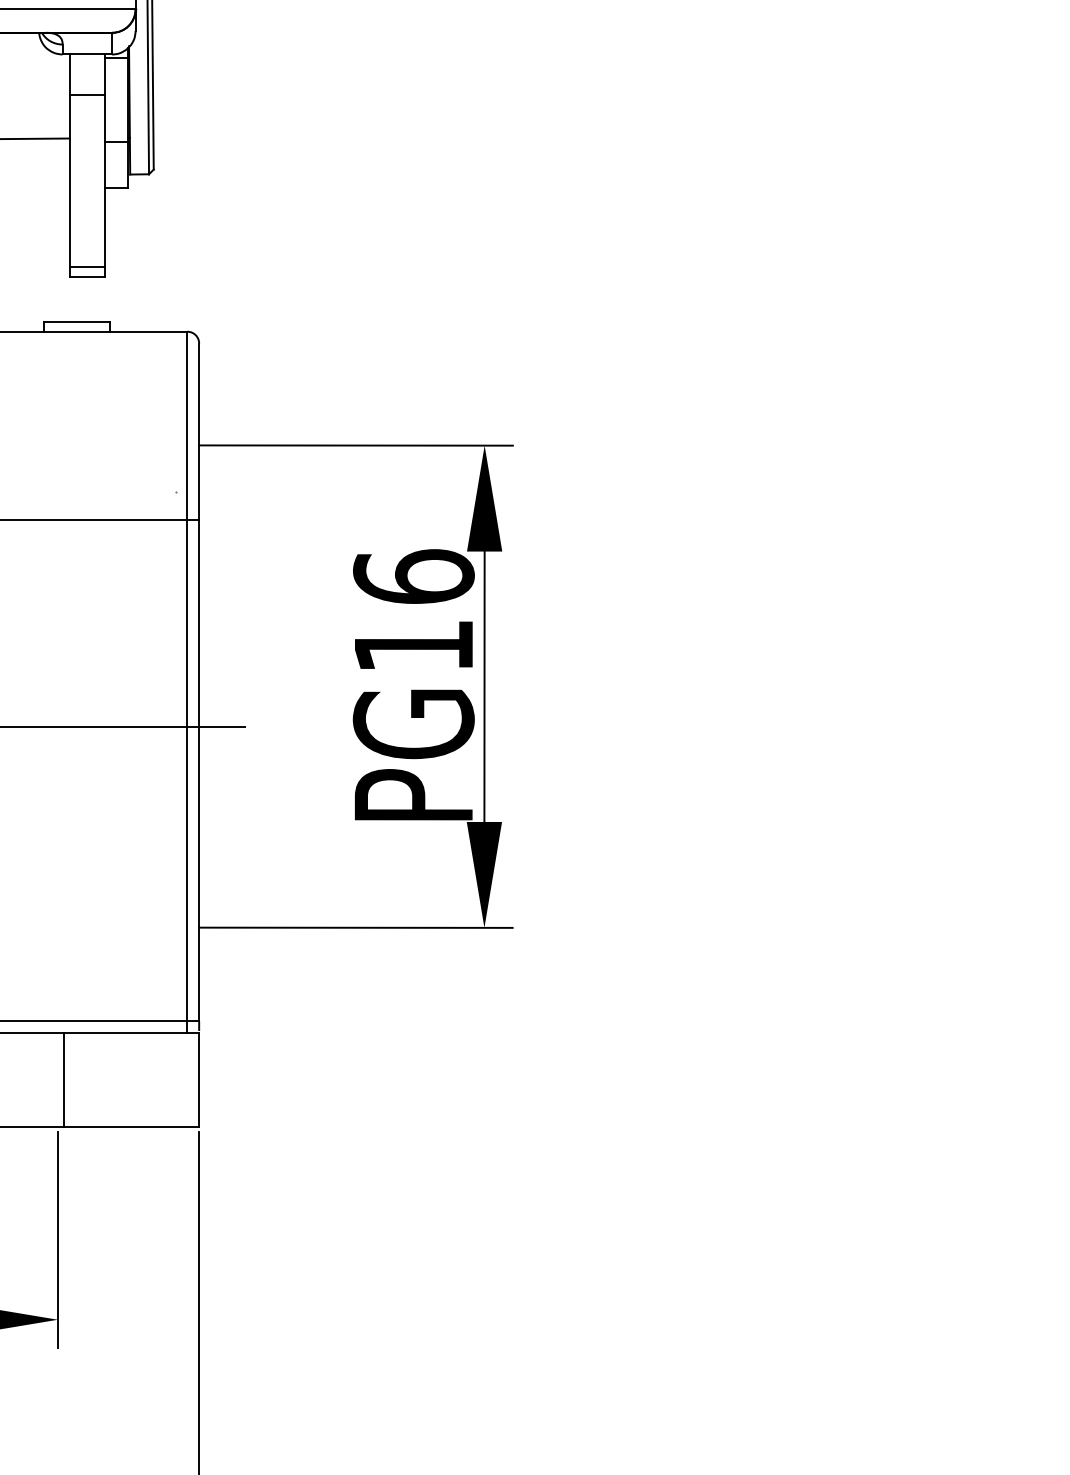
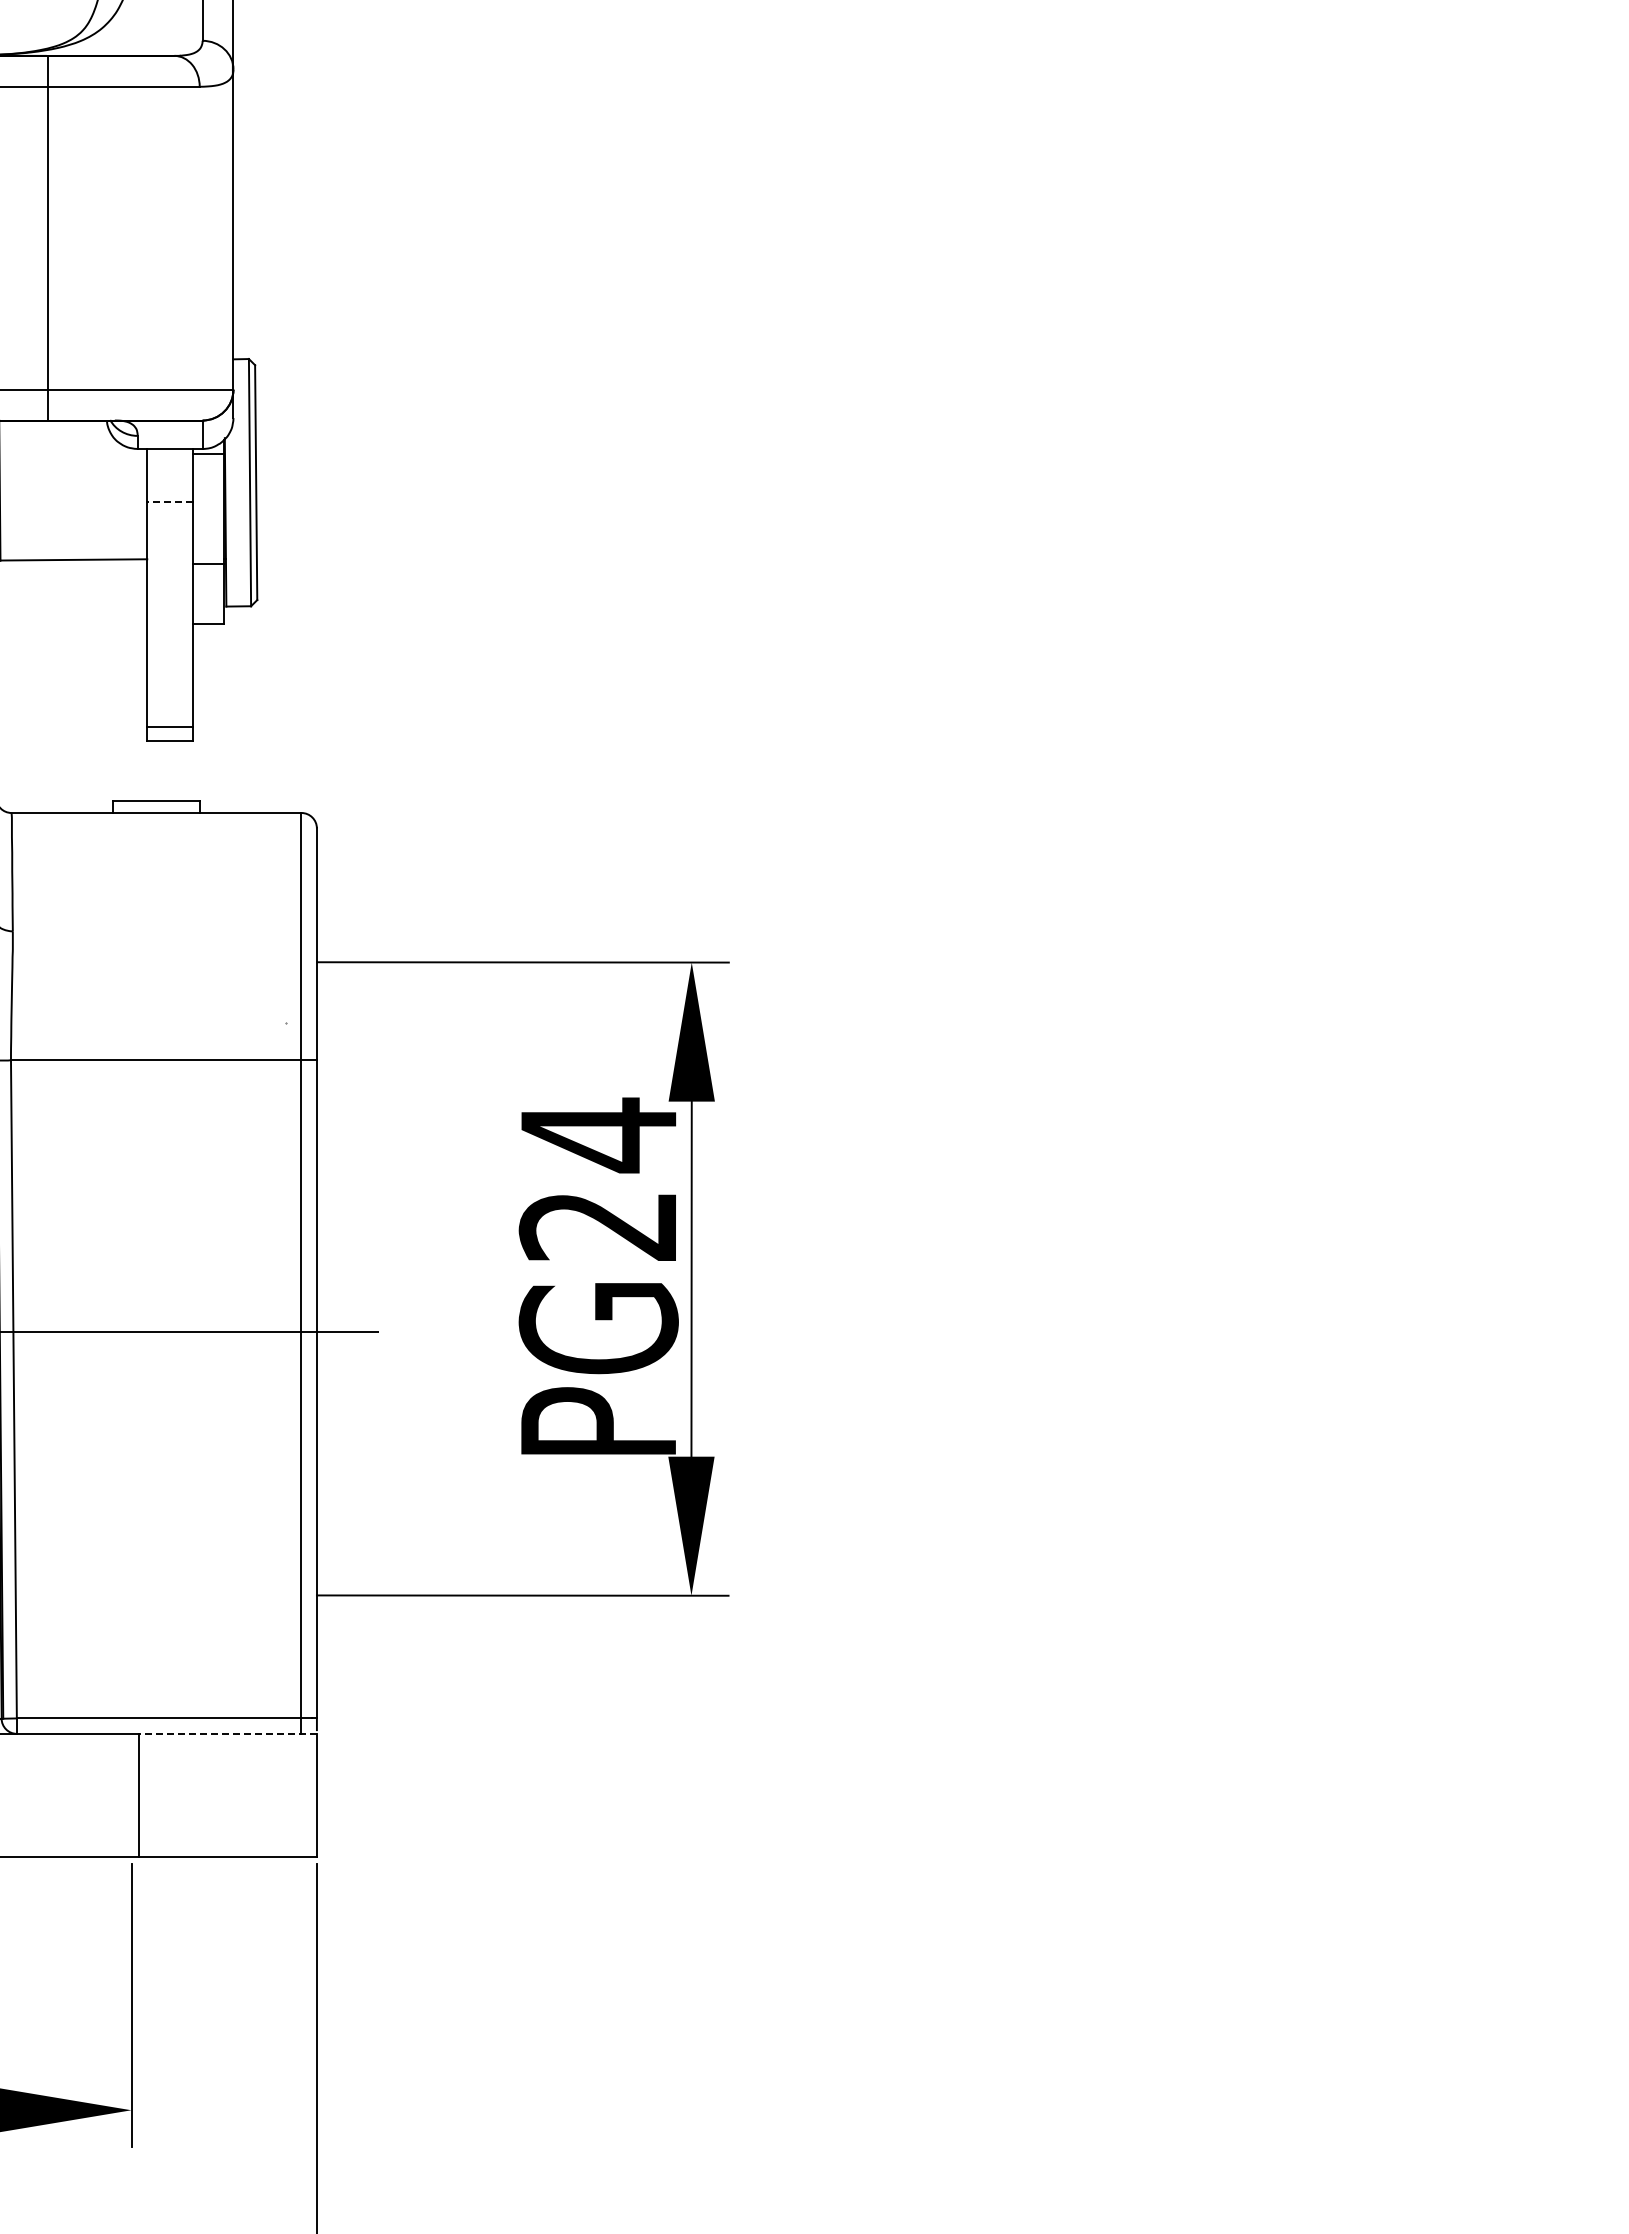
line: (87, 95) -> (170, 502), solid -> dashed
text: (413, 610) -> (598, 1178), PG16 -> PG24
line: (131, 1032) -> (228, 1733), solid -> dashed

